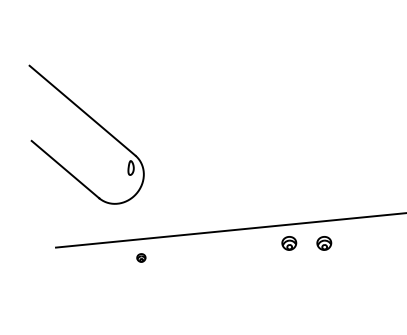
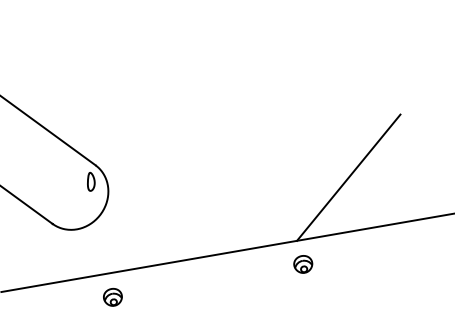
line: (328, 178) -> (347, 176), added
part: (324, 243) -> (348, 261), removed
part: (141, 257) -> (113, 296), size x1.67

